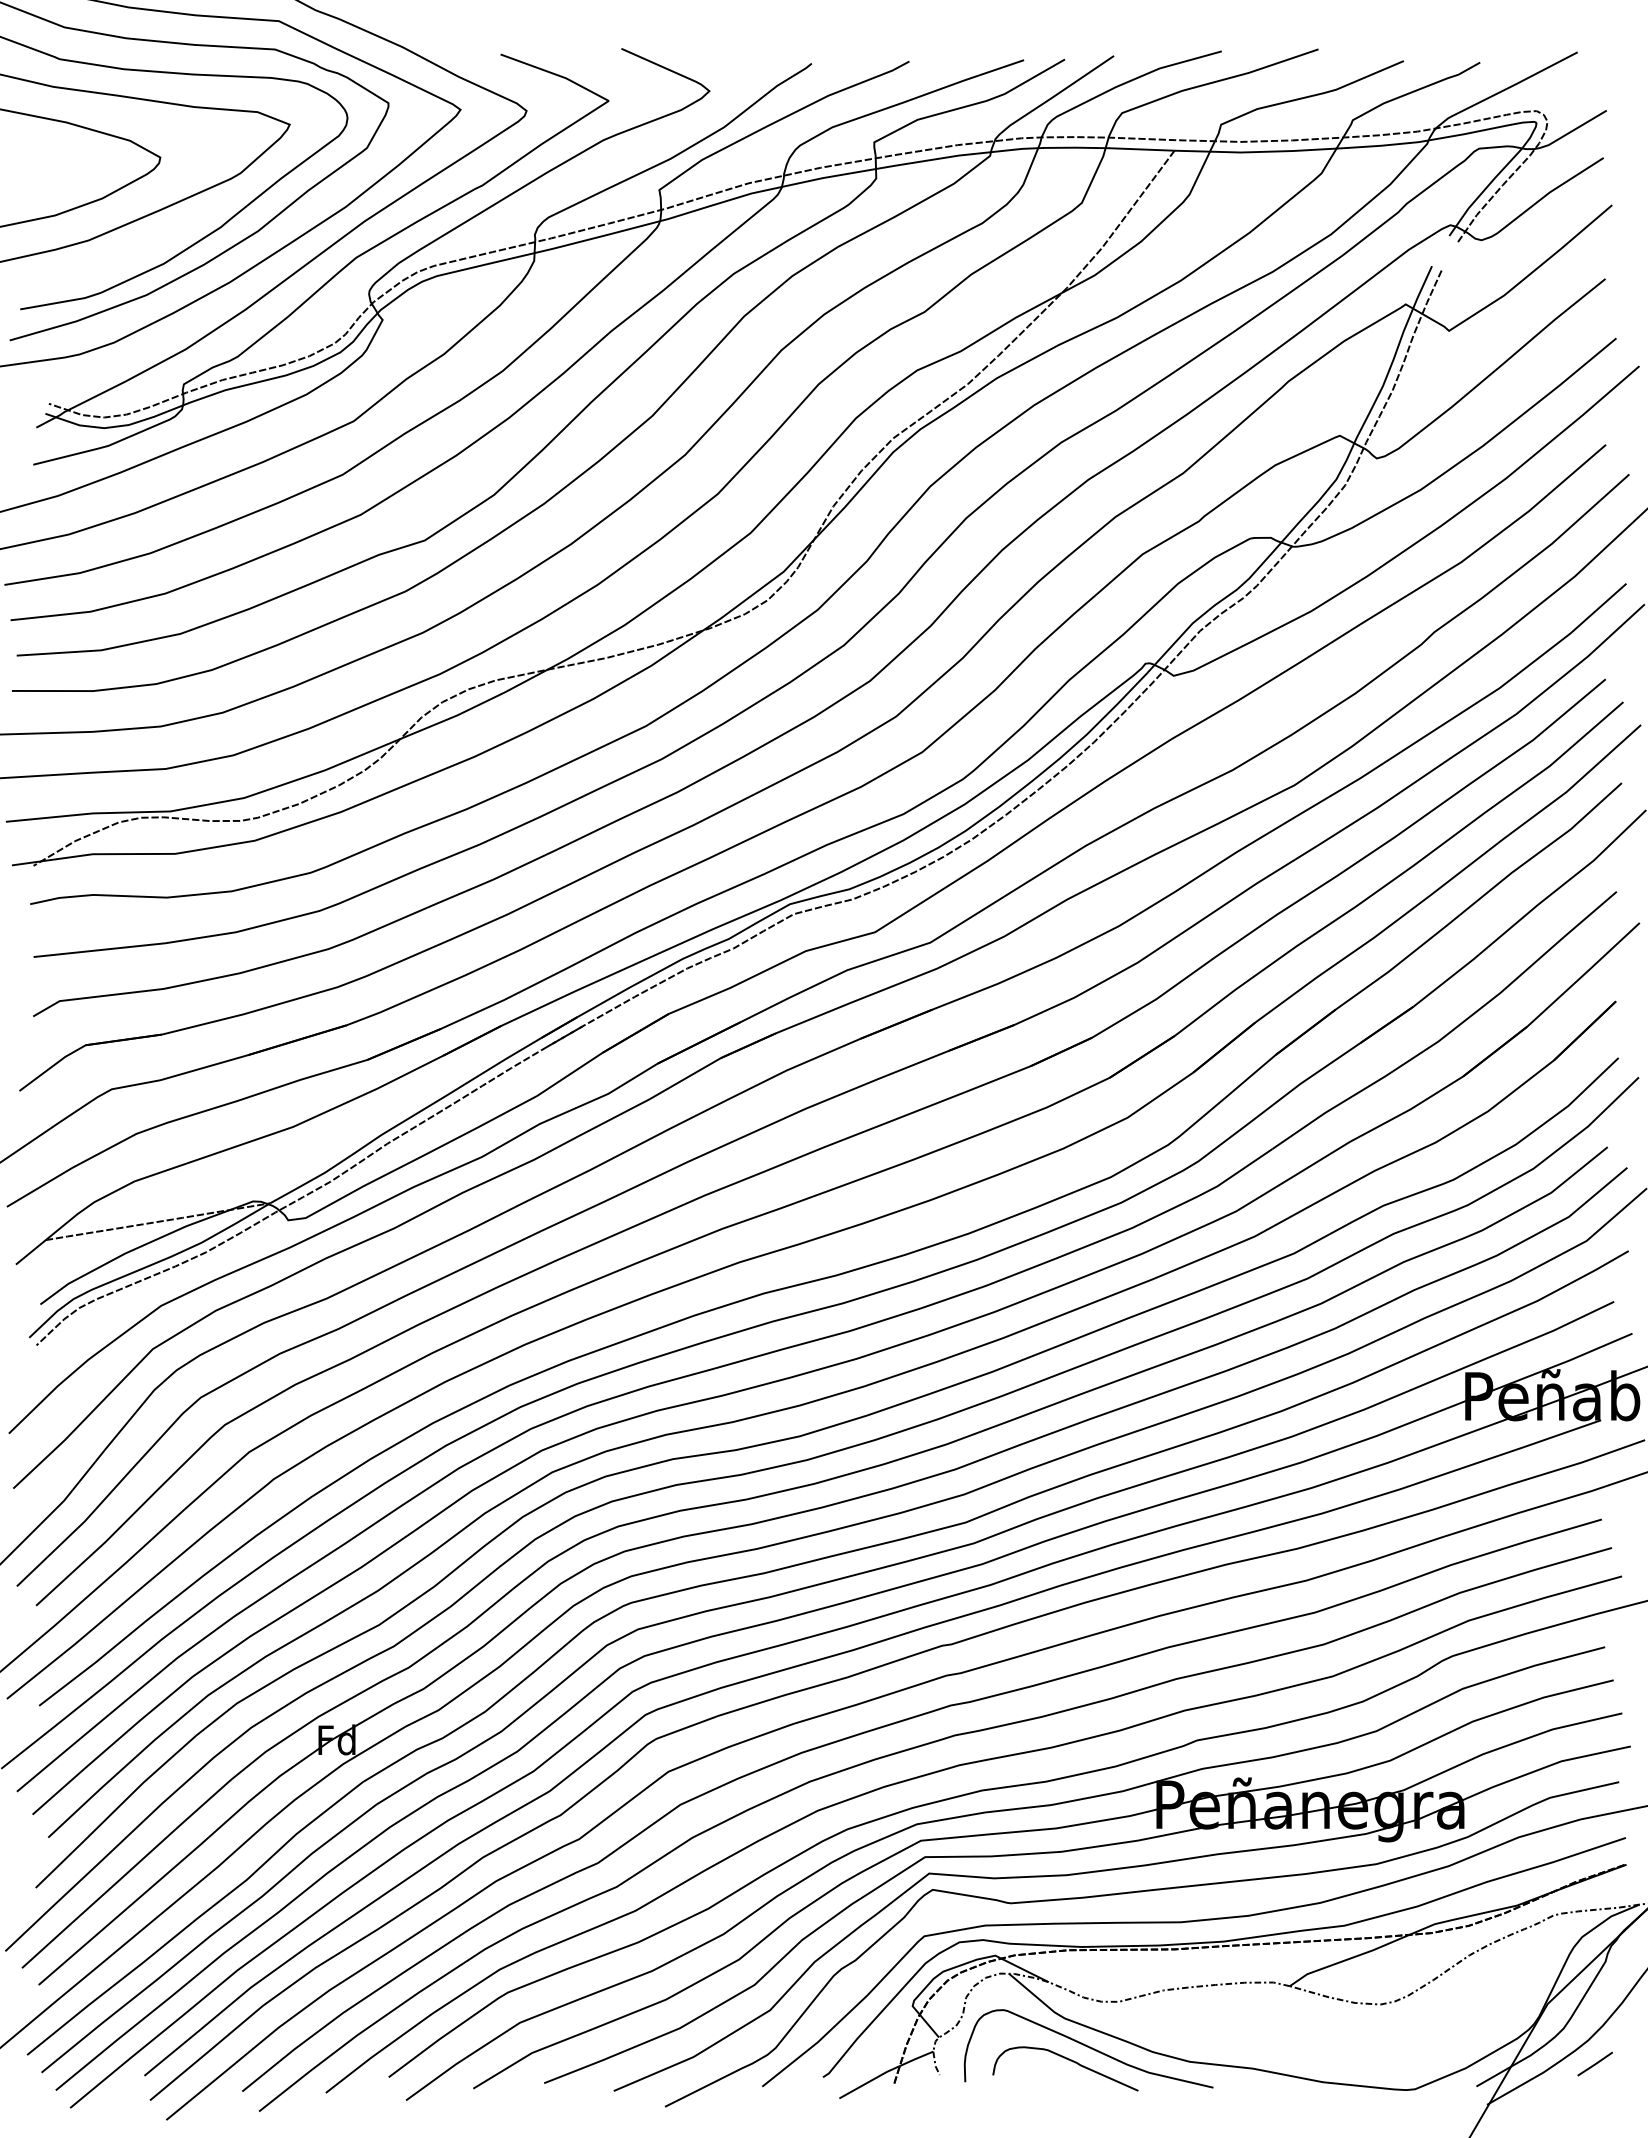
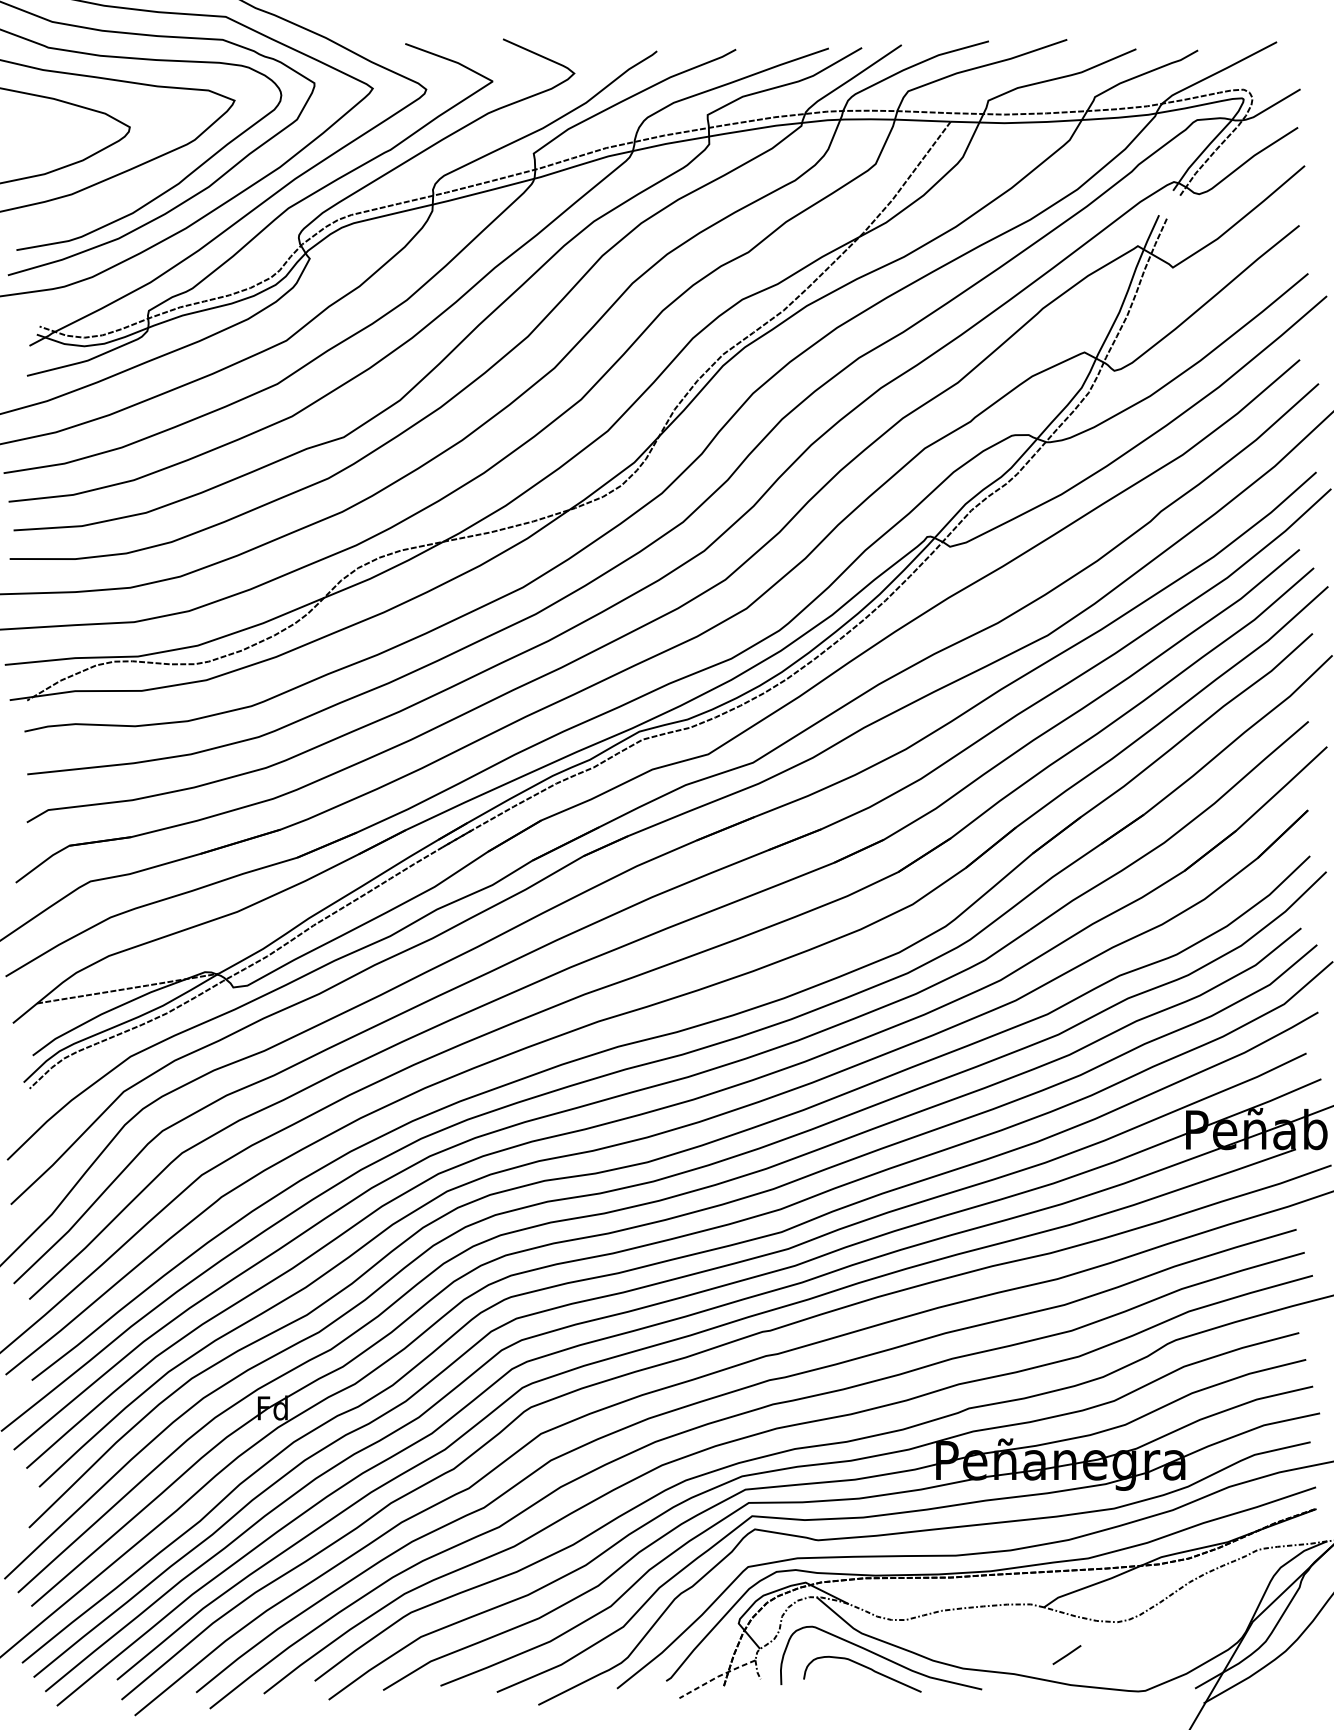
line: (1594, 2063) -> (1066, 1654), moved
line: (886, 2072) -> (717, 1677), solid -> dashed

